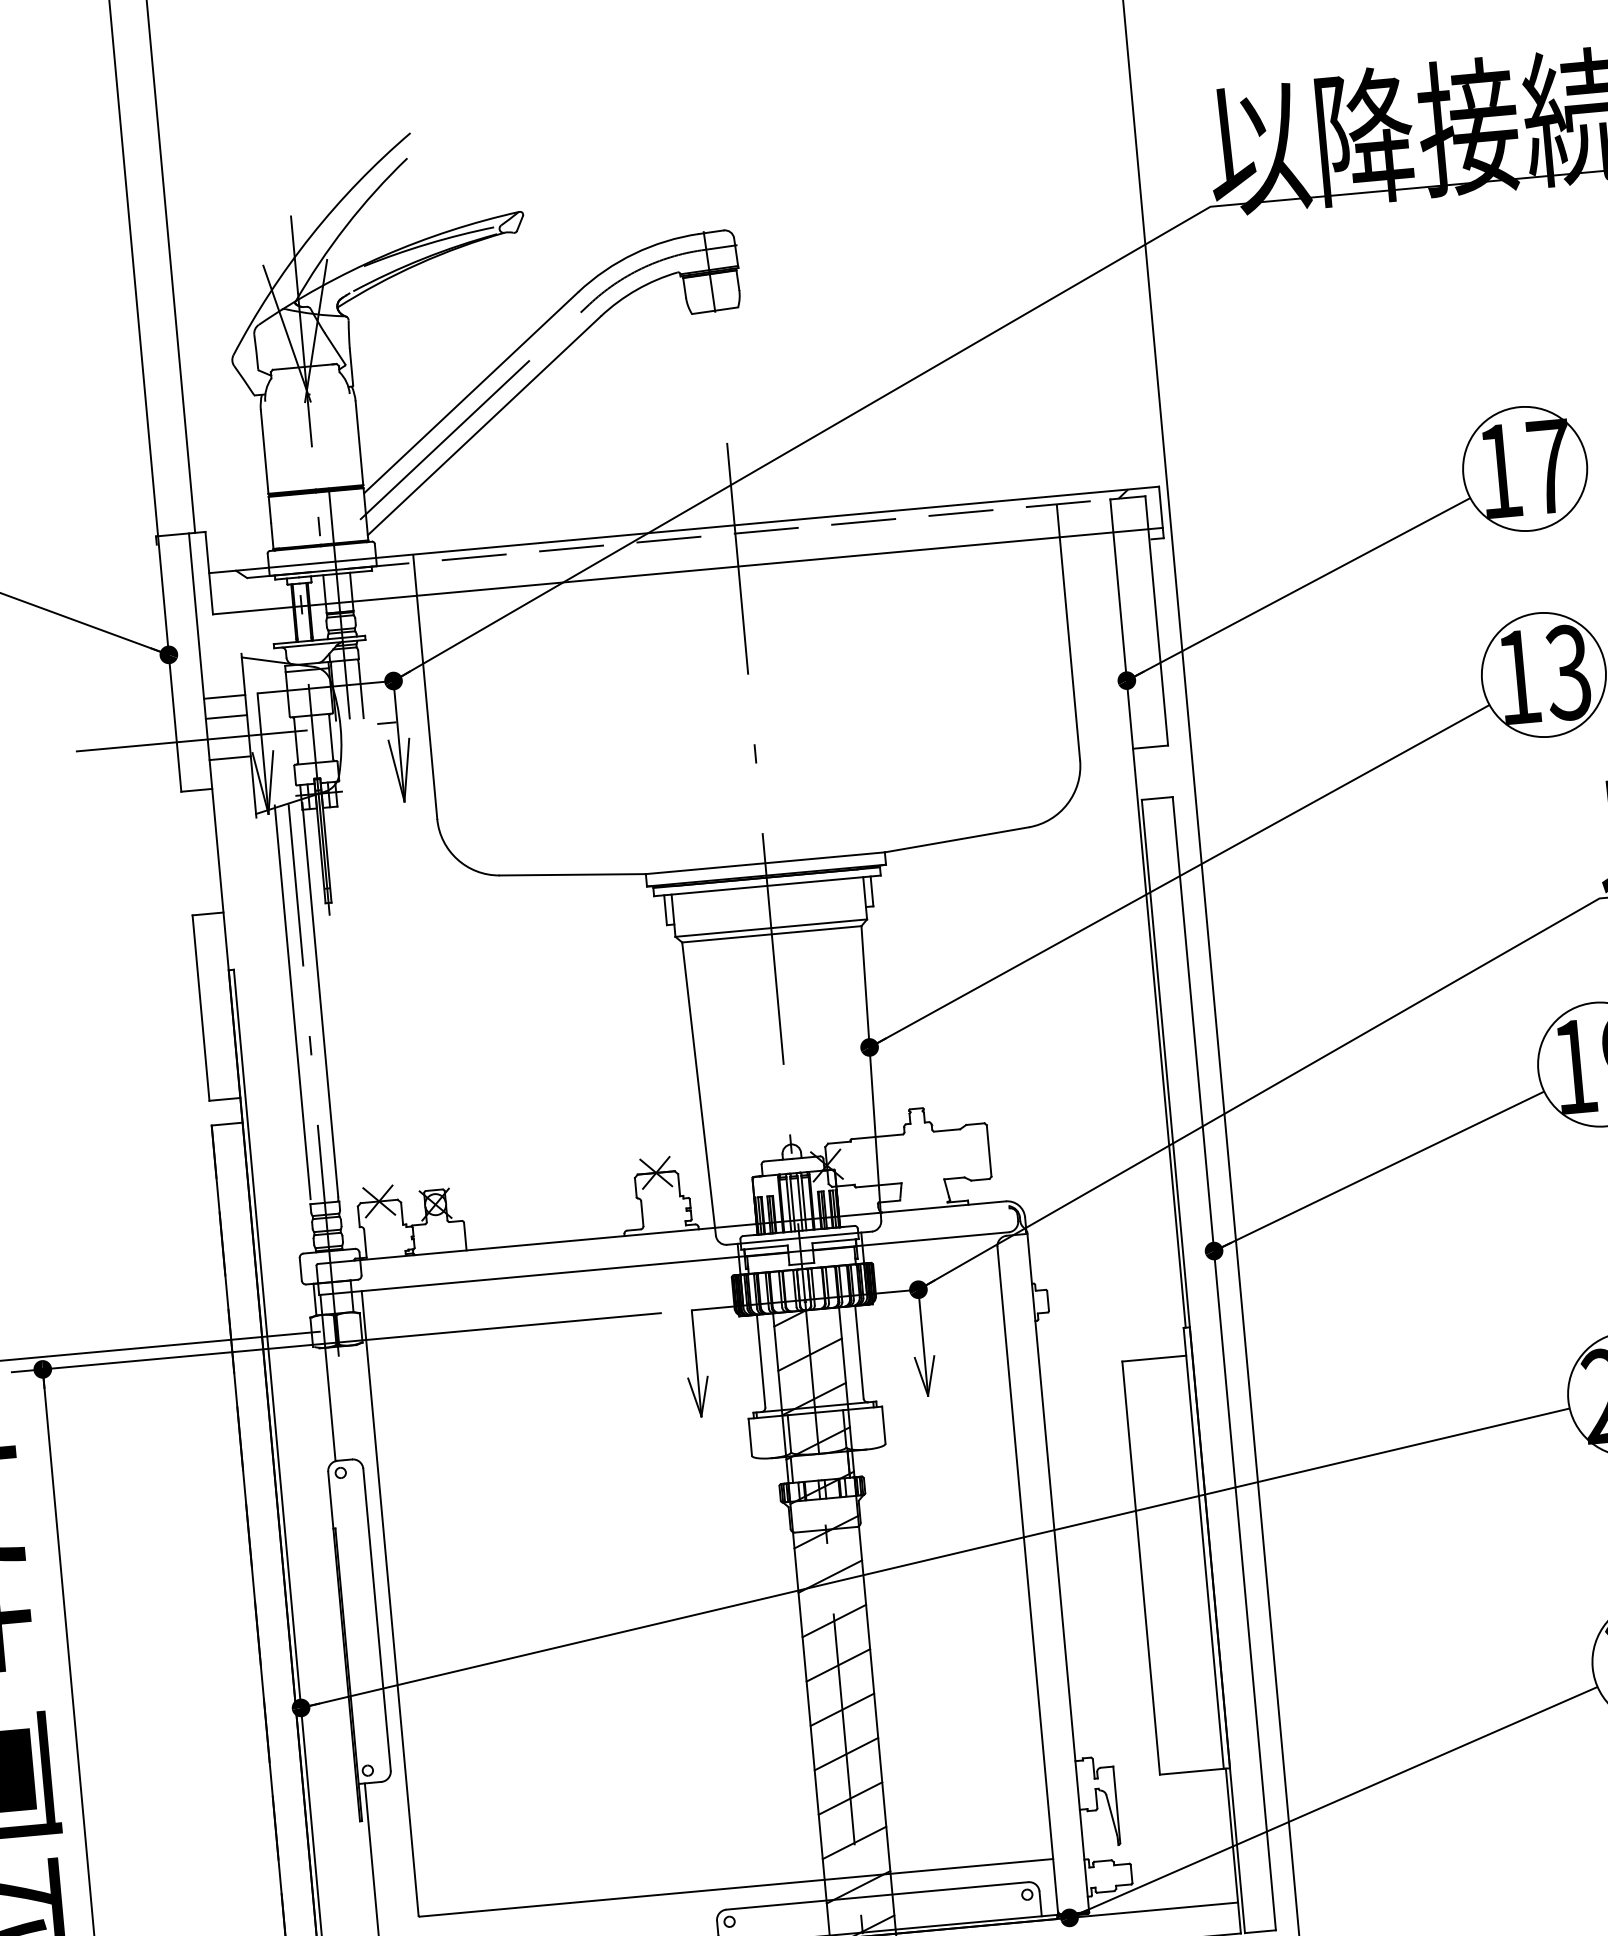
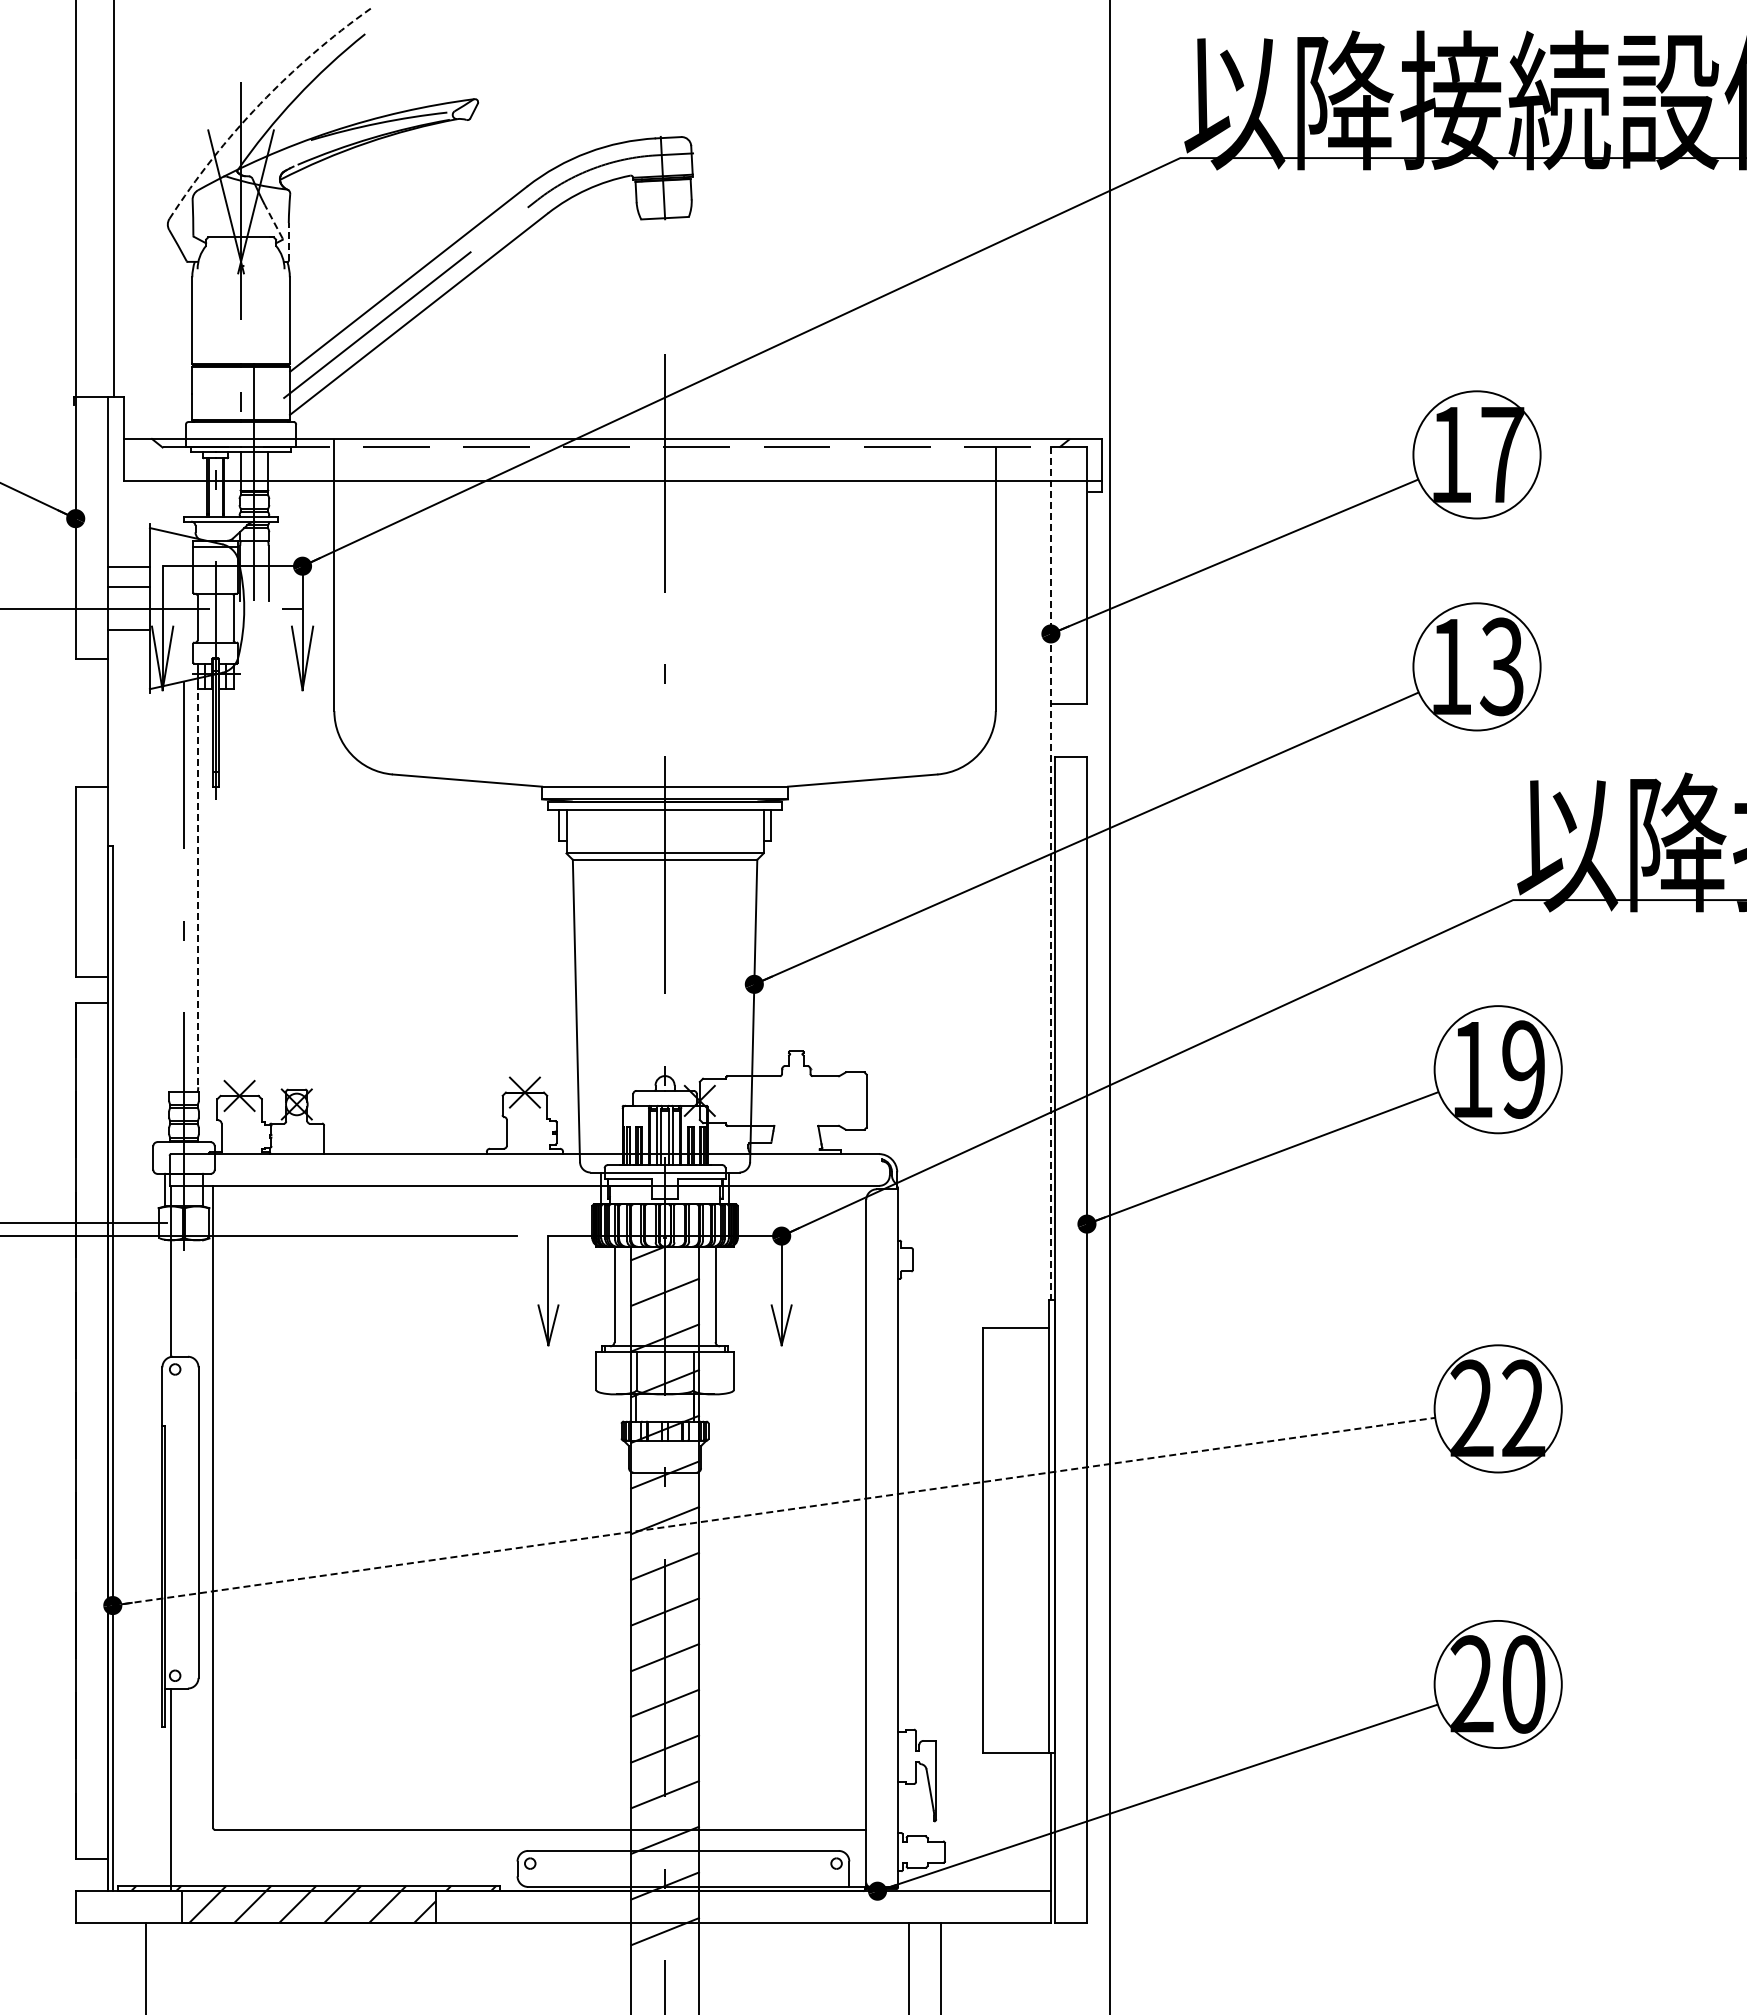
arc: (311, 236) -> (260, 104), solid -> dashed
line: (334, 348) -> (273, 221), solid -> dashed
line: (351, 366) -> (288, 241), solid -> dashed
line: (1147, 914) -> (1050, 874), solid -> dashed
line: (320, 999) -> (198, 884), solid -> dashed
line: (292, 1002) -> (169, 884), removed
line: (935, 1557) -> (774, 1511), solid -> dashed

